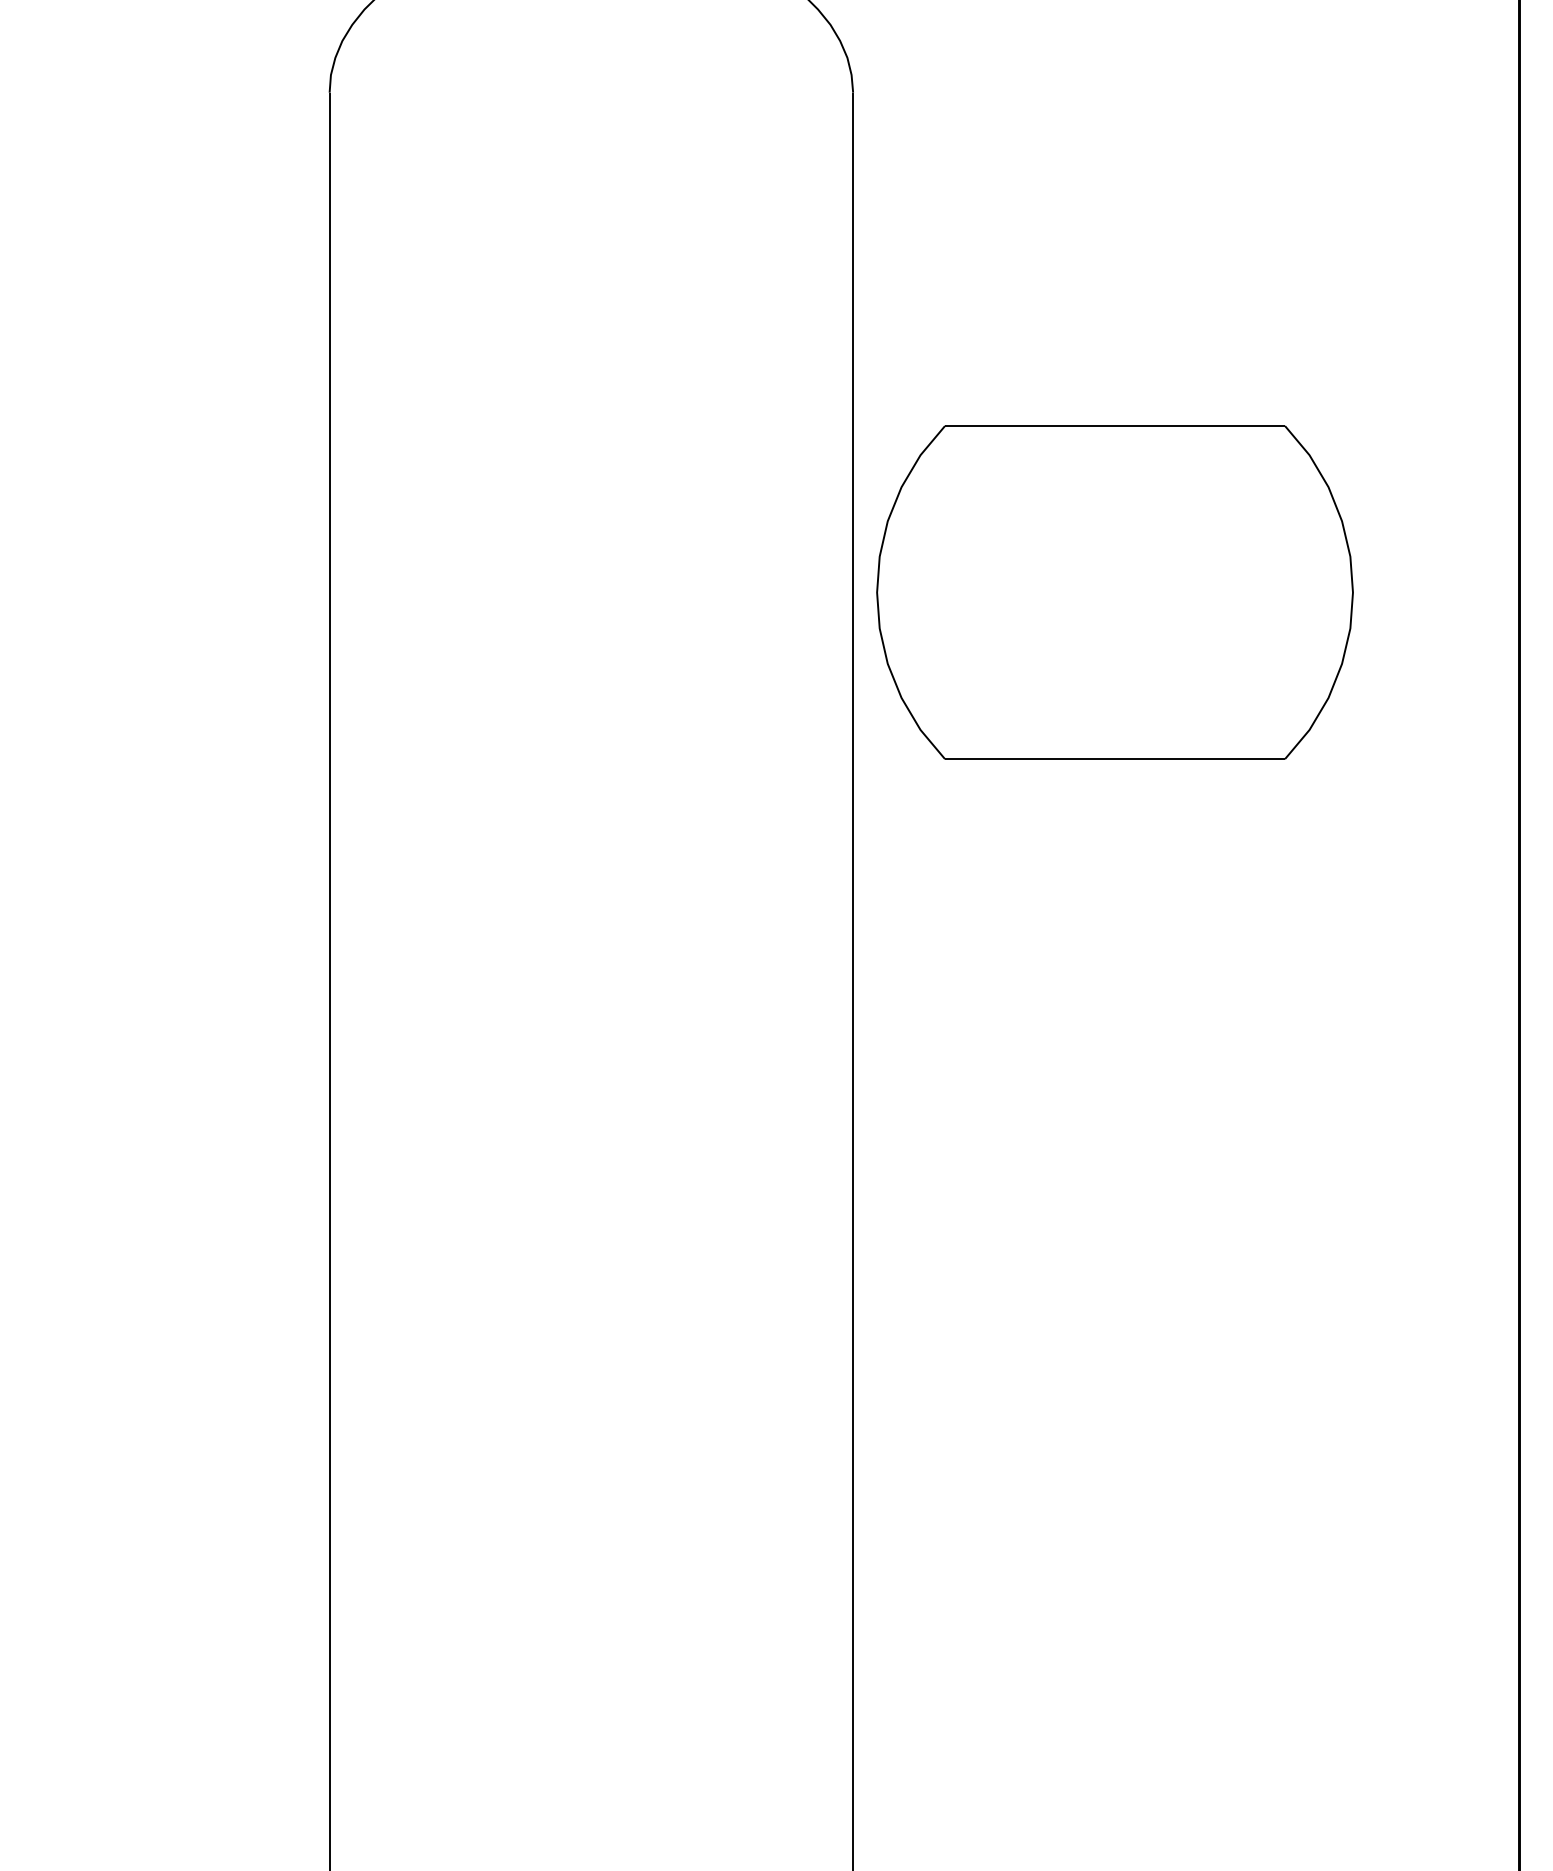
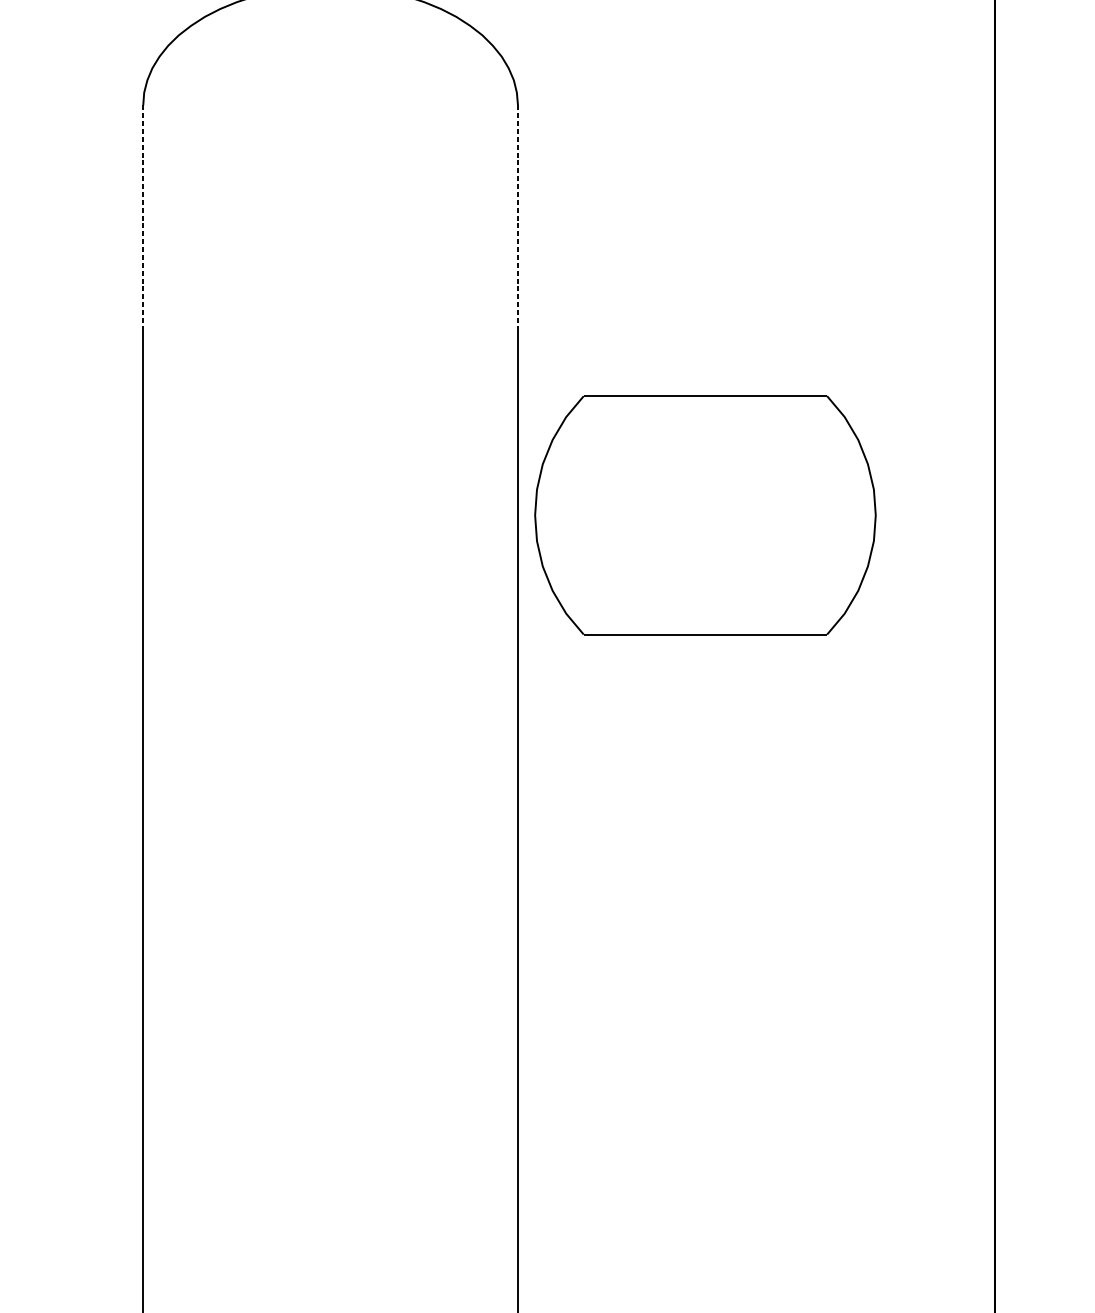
line: (329, 247) -> (143, 216), solid -> dashed
line: (853, 247) -> (518, 216), solid -> dashed
part: (1114, 592) -> (705, 515), moved

